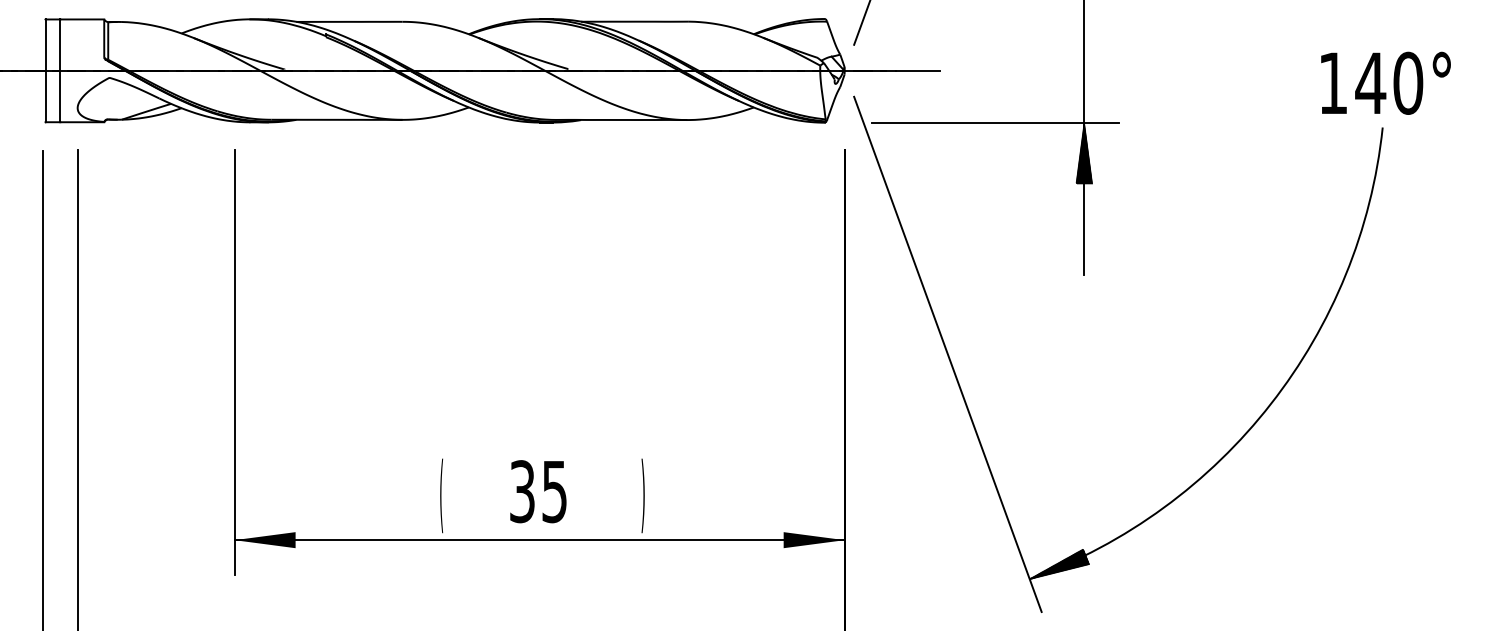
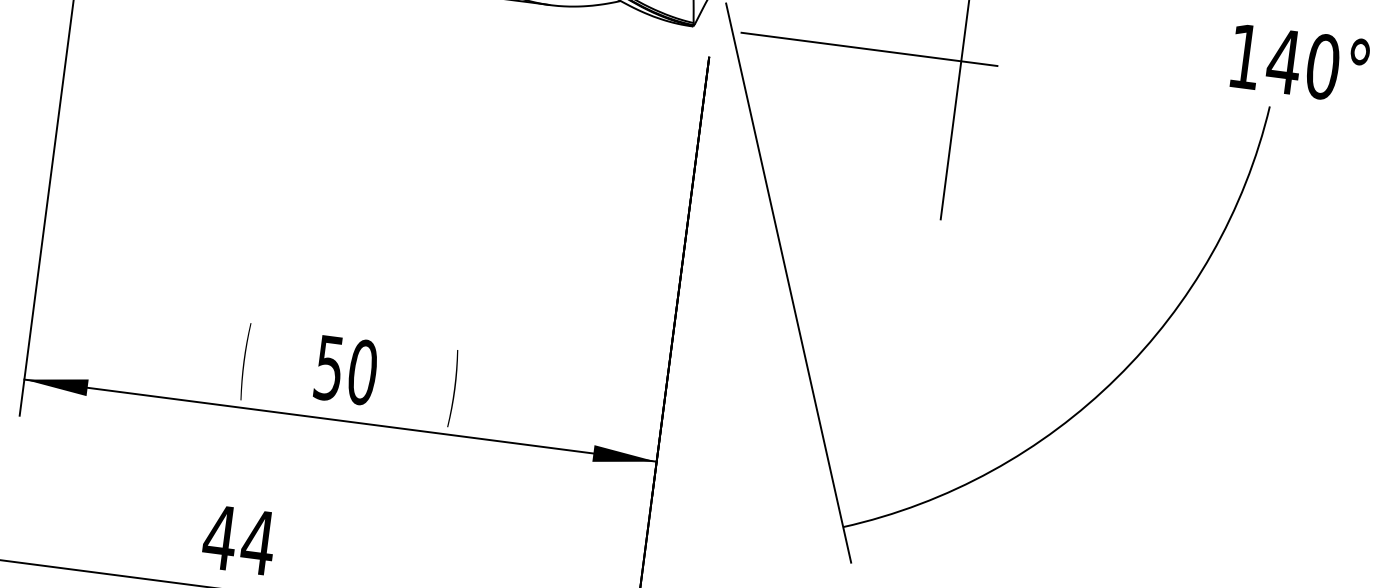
text: (1385, 82) -> (1299, 62), moved
hatch: (1084, 153) -> (957, 93), removed
text: (538, 491) -> (345, 370), 35 -> 50
hatch: (1059, 564) -> (876, 515), removed

